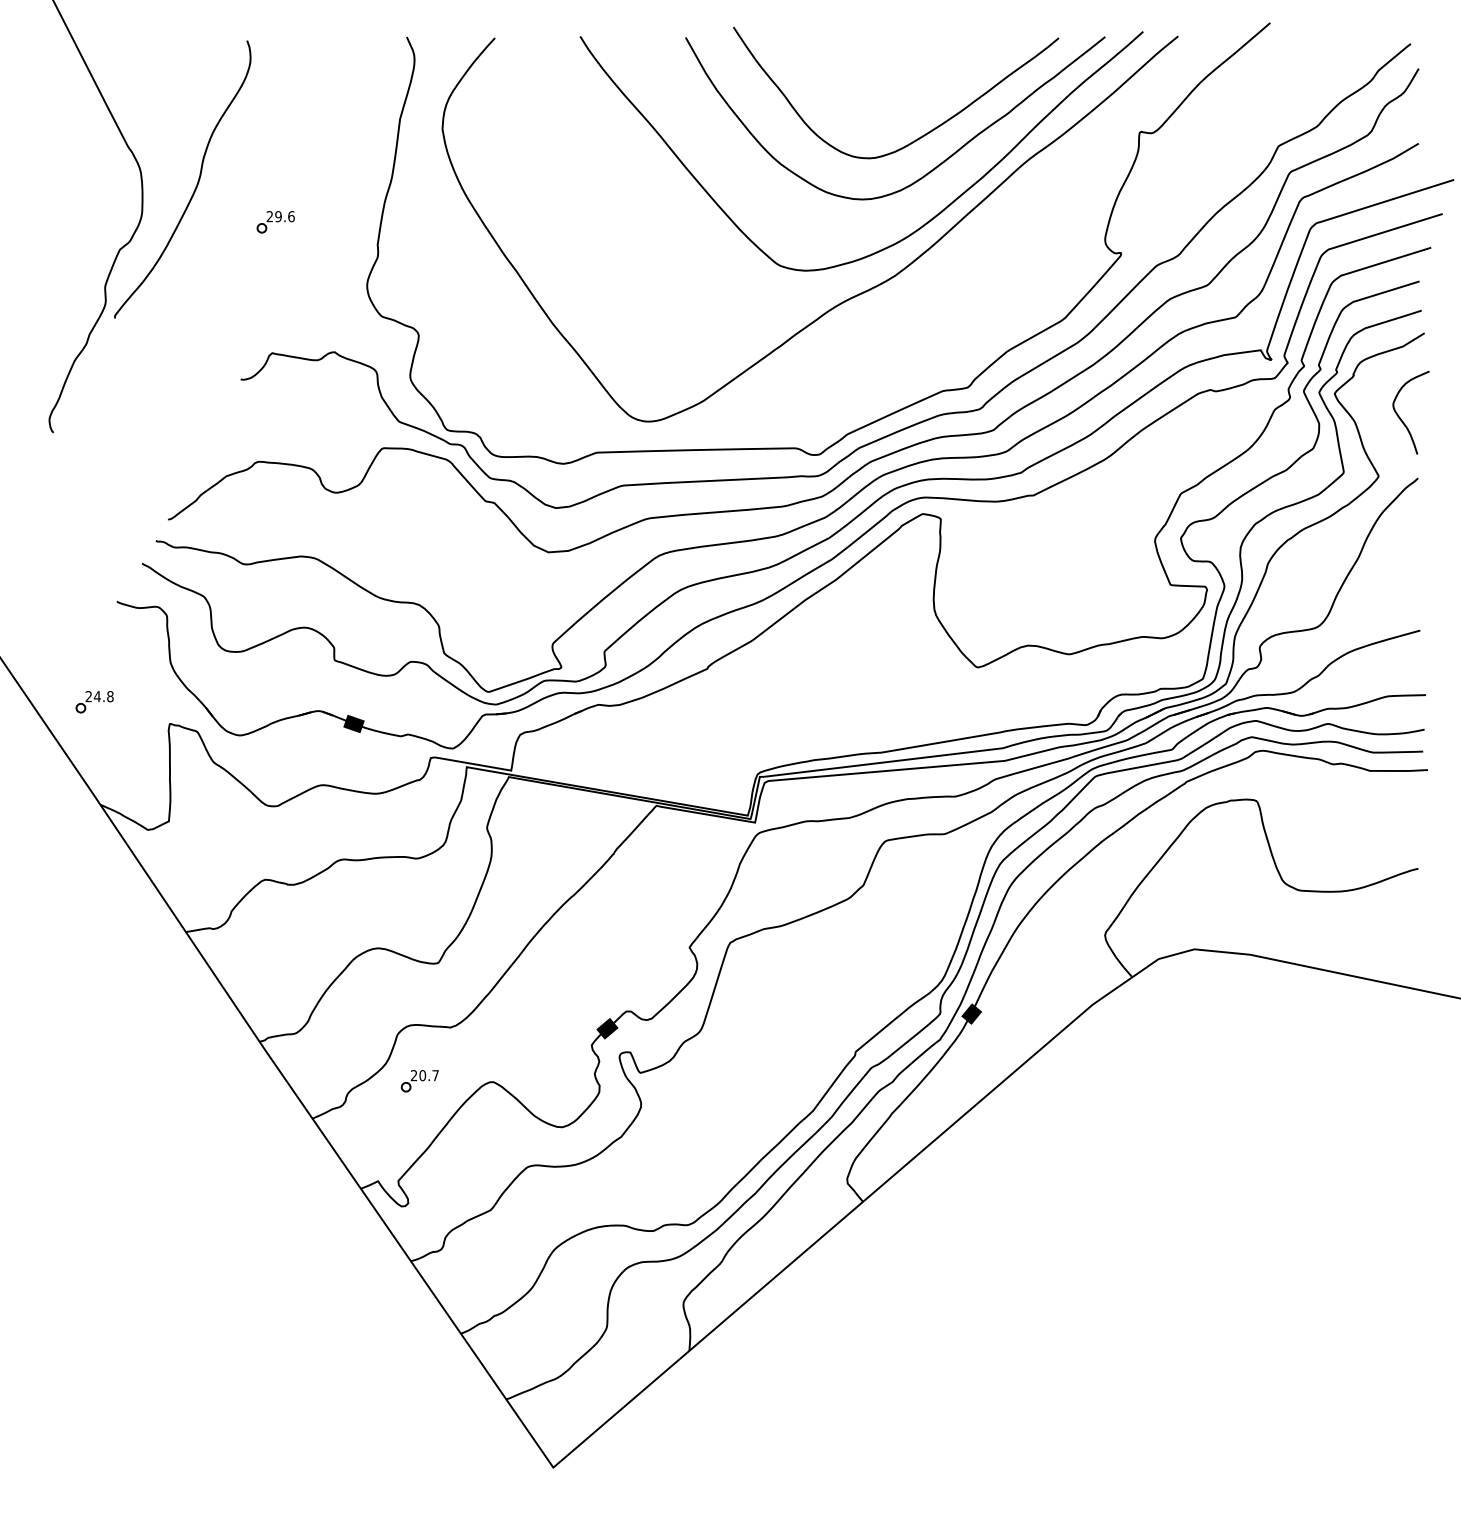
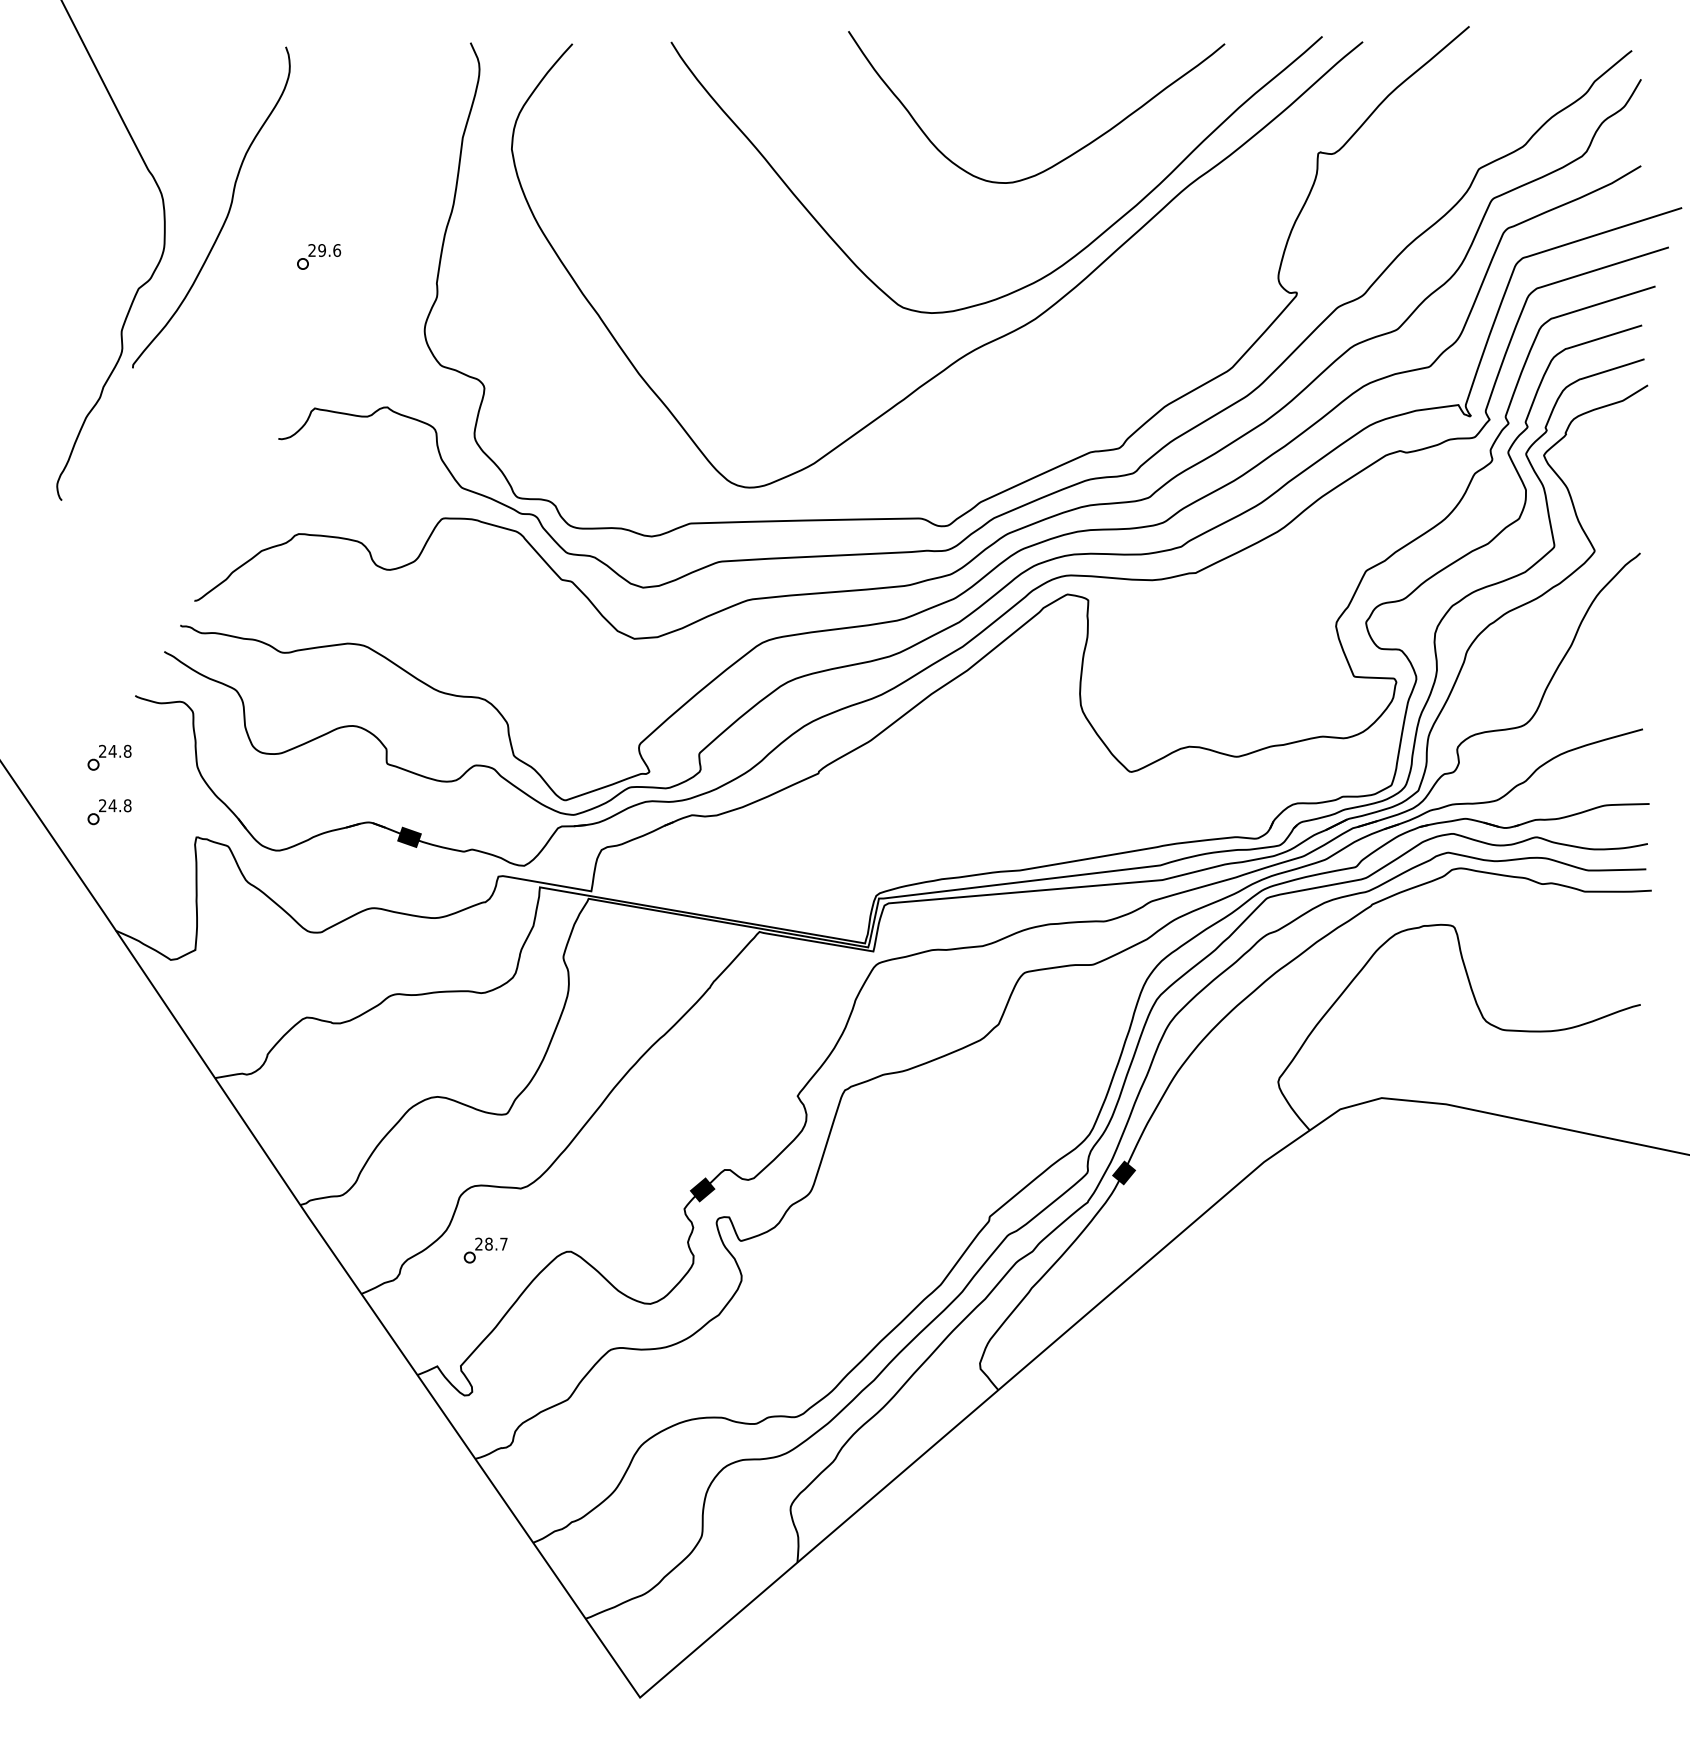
curve: (934, 167) -> (1080, 193), removed
curve: (1401, 418) -> (1621, 484), removed
part: (94, 655) -> (109, 758), added
text: (422, 1075) -> (488, 1244), 20.7 -> 28.7

